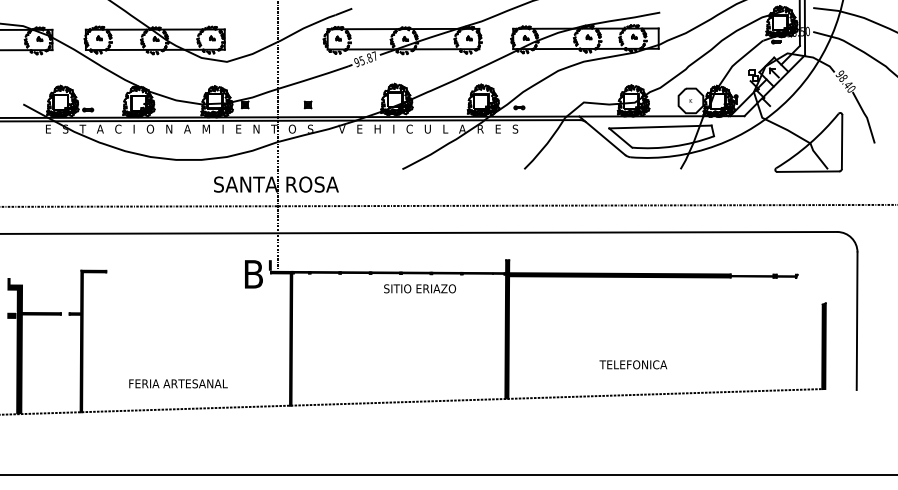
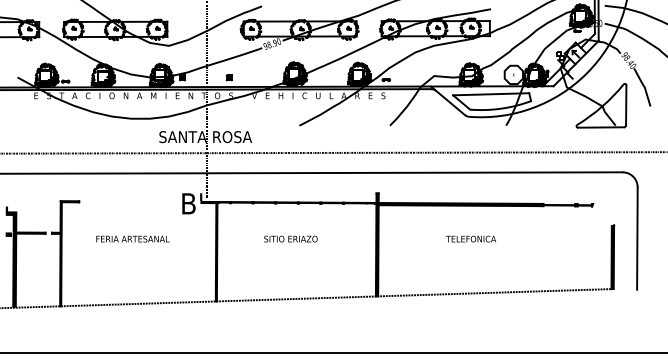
text: (368, 58) -> (274, 43), 95.87 -> 98.90
text: (419, 288) -> (290, 238), moved
text: (633, 364) -> (471, 238), moved
text: (178, 383) -> (132, 238), moved

